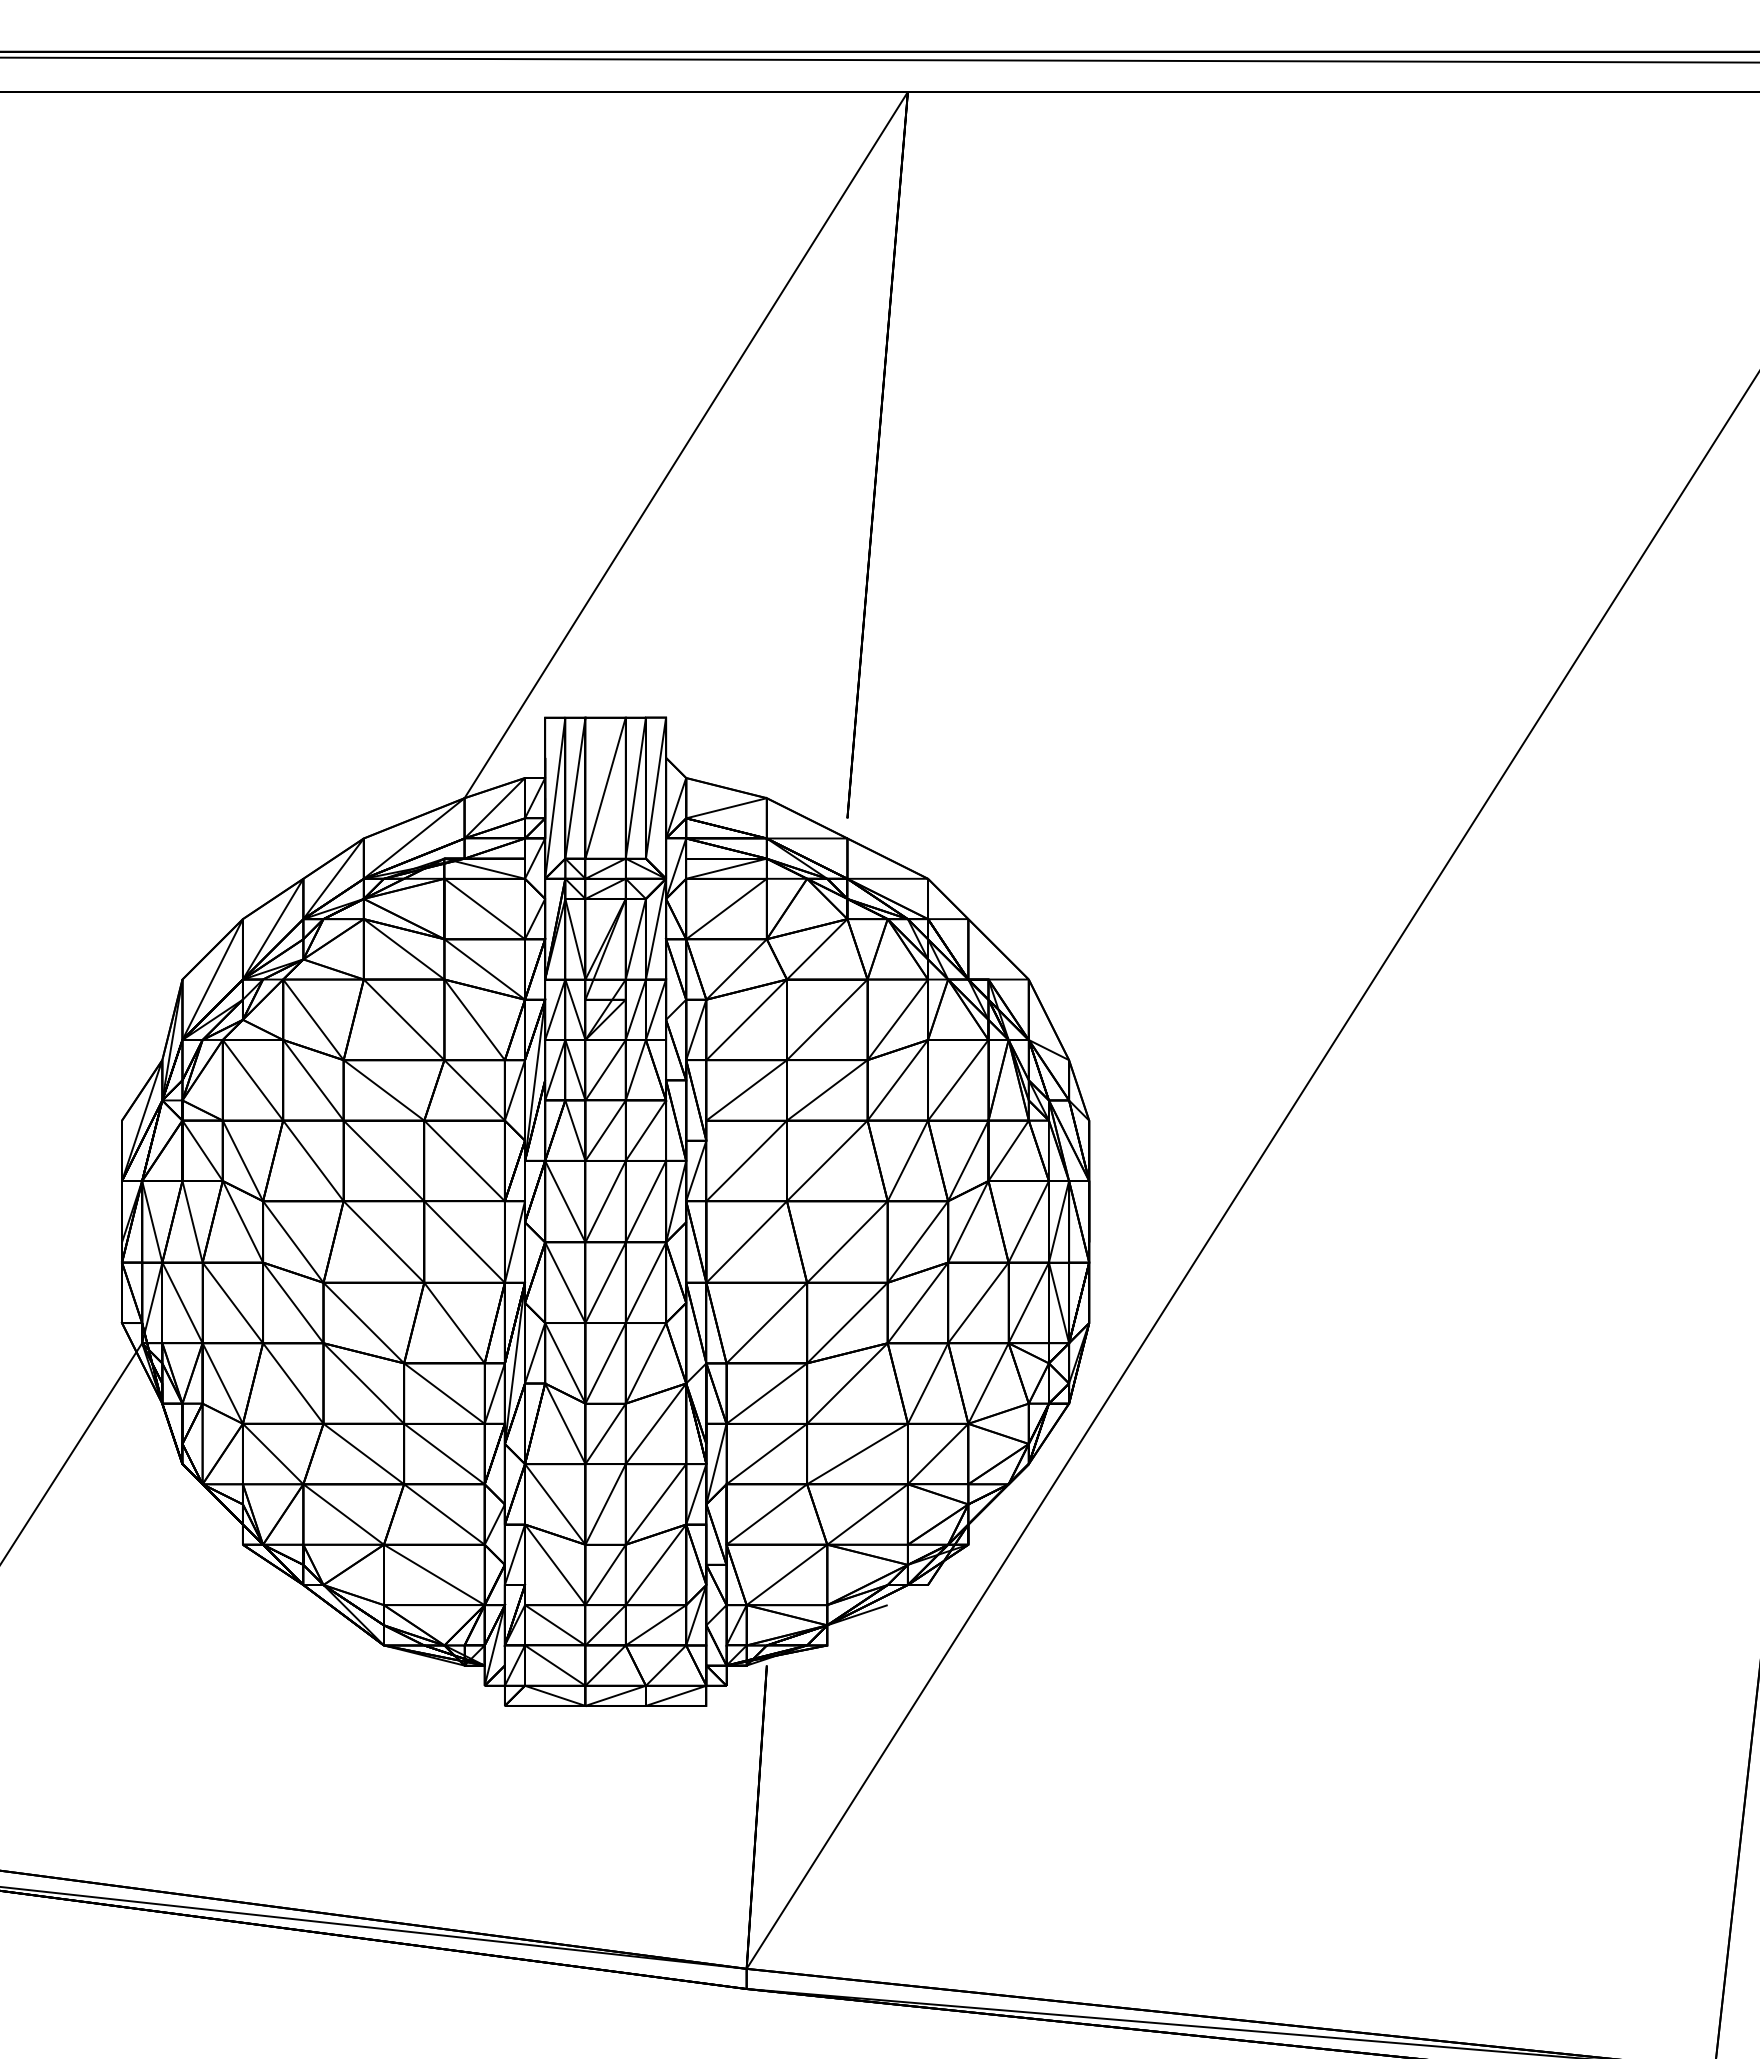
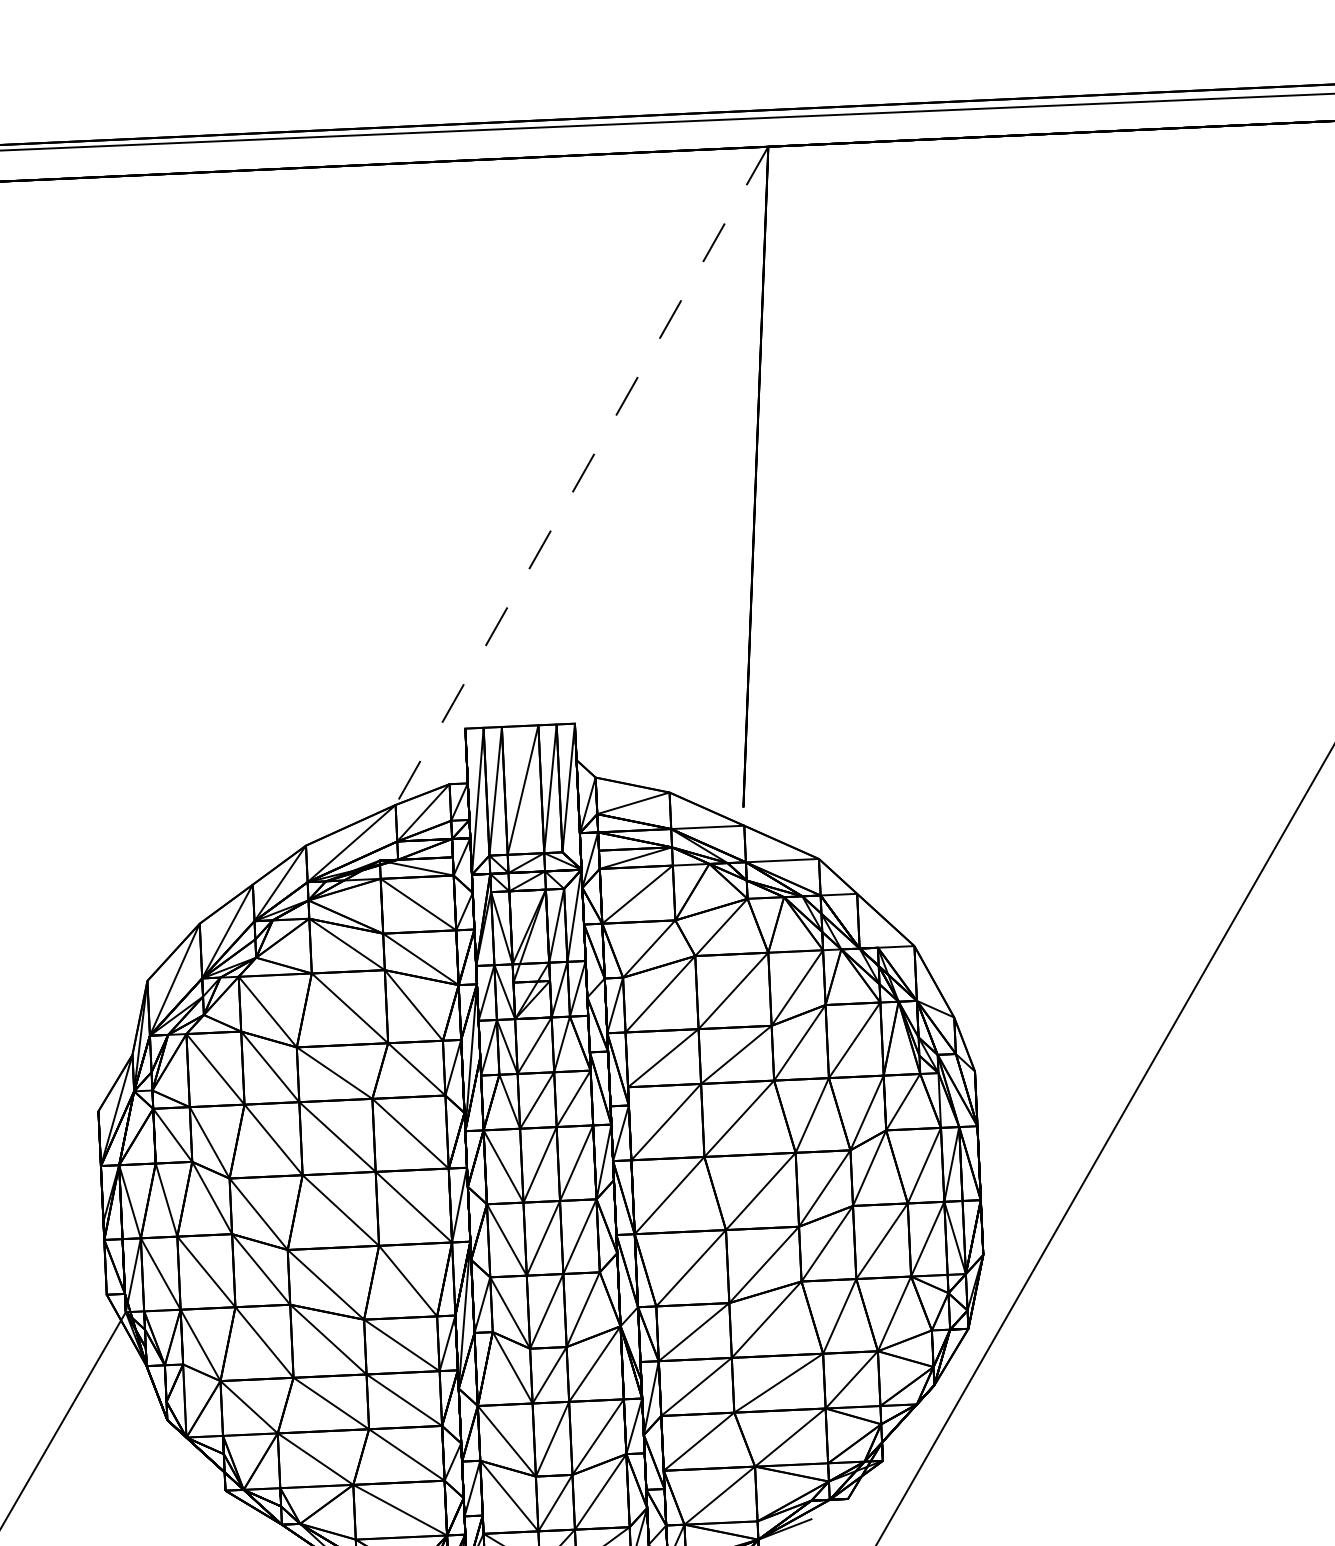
line: (686, 445) -> (582, 476), solid -> dashed

